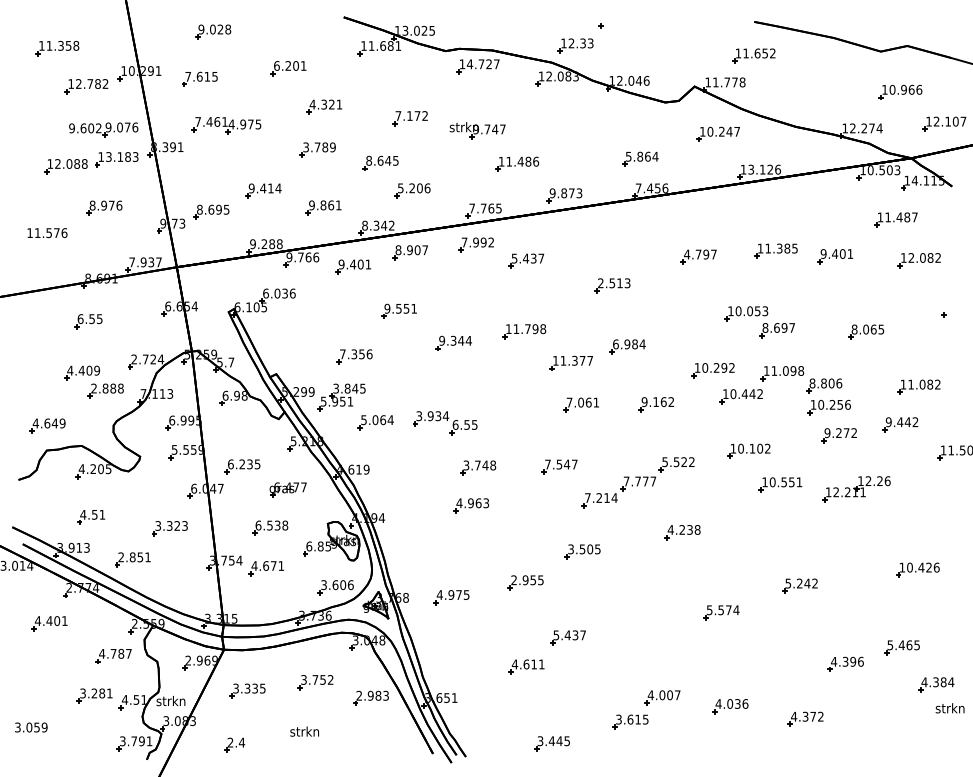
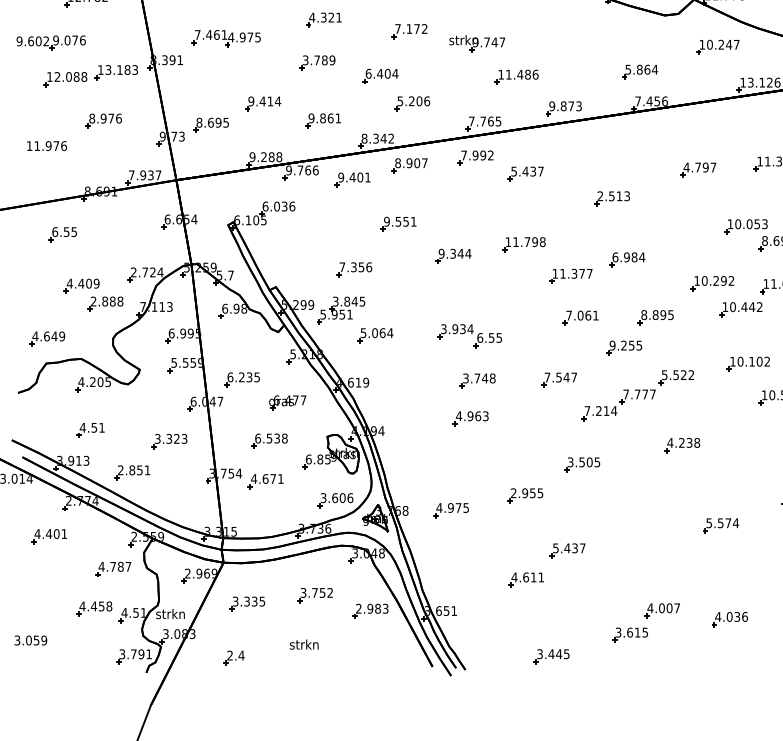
part: (103, 129) -> (51, 42), moved
text: (382, 160) -> (382, 73), 8.645 -> 6.404
text: (49, 232) -> (49, 145), 11.576 -> 11.976
part: (88, 321) -> (63, 234), moved
text: (657, 402) -> (657, 315), 9.162 -> 8.895
part: (445, 423) -> (470, 336), moved
part: (624, 434) -> (624, 347), added
text: (95, 693) -> (95, 606), 3.281 -> 4.458

